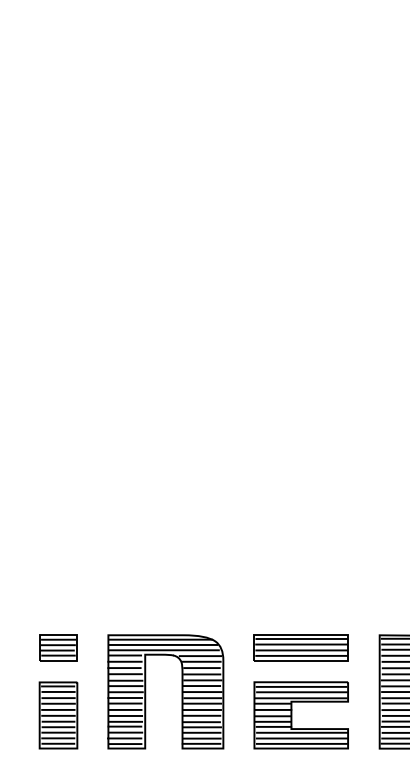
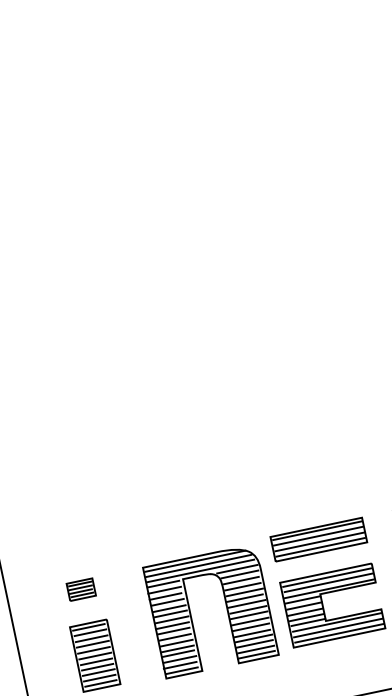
part: (58, 647) -> (81, 589), size x0.7
part: (181, 691) -> (226, 607), moved

